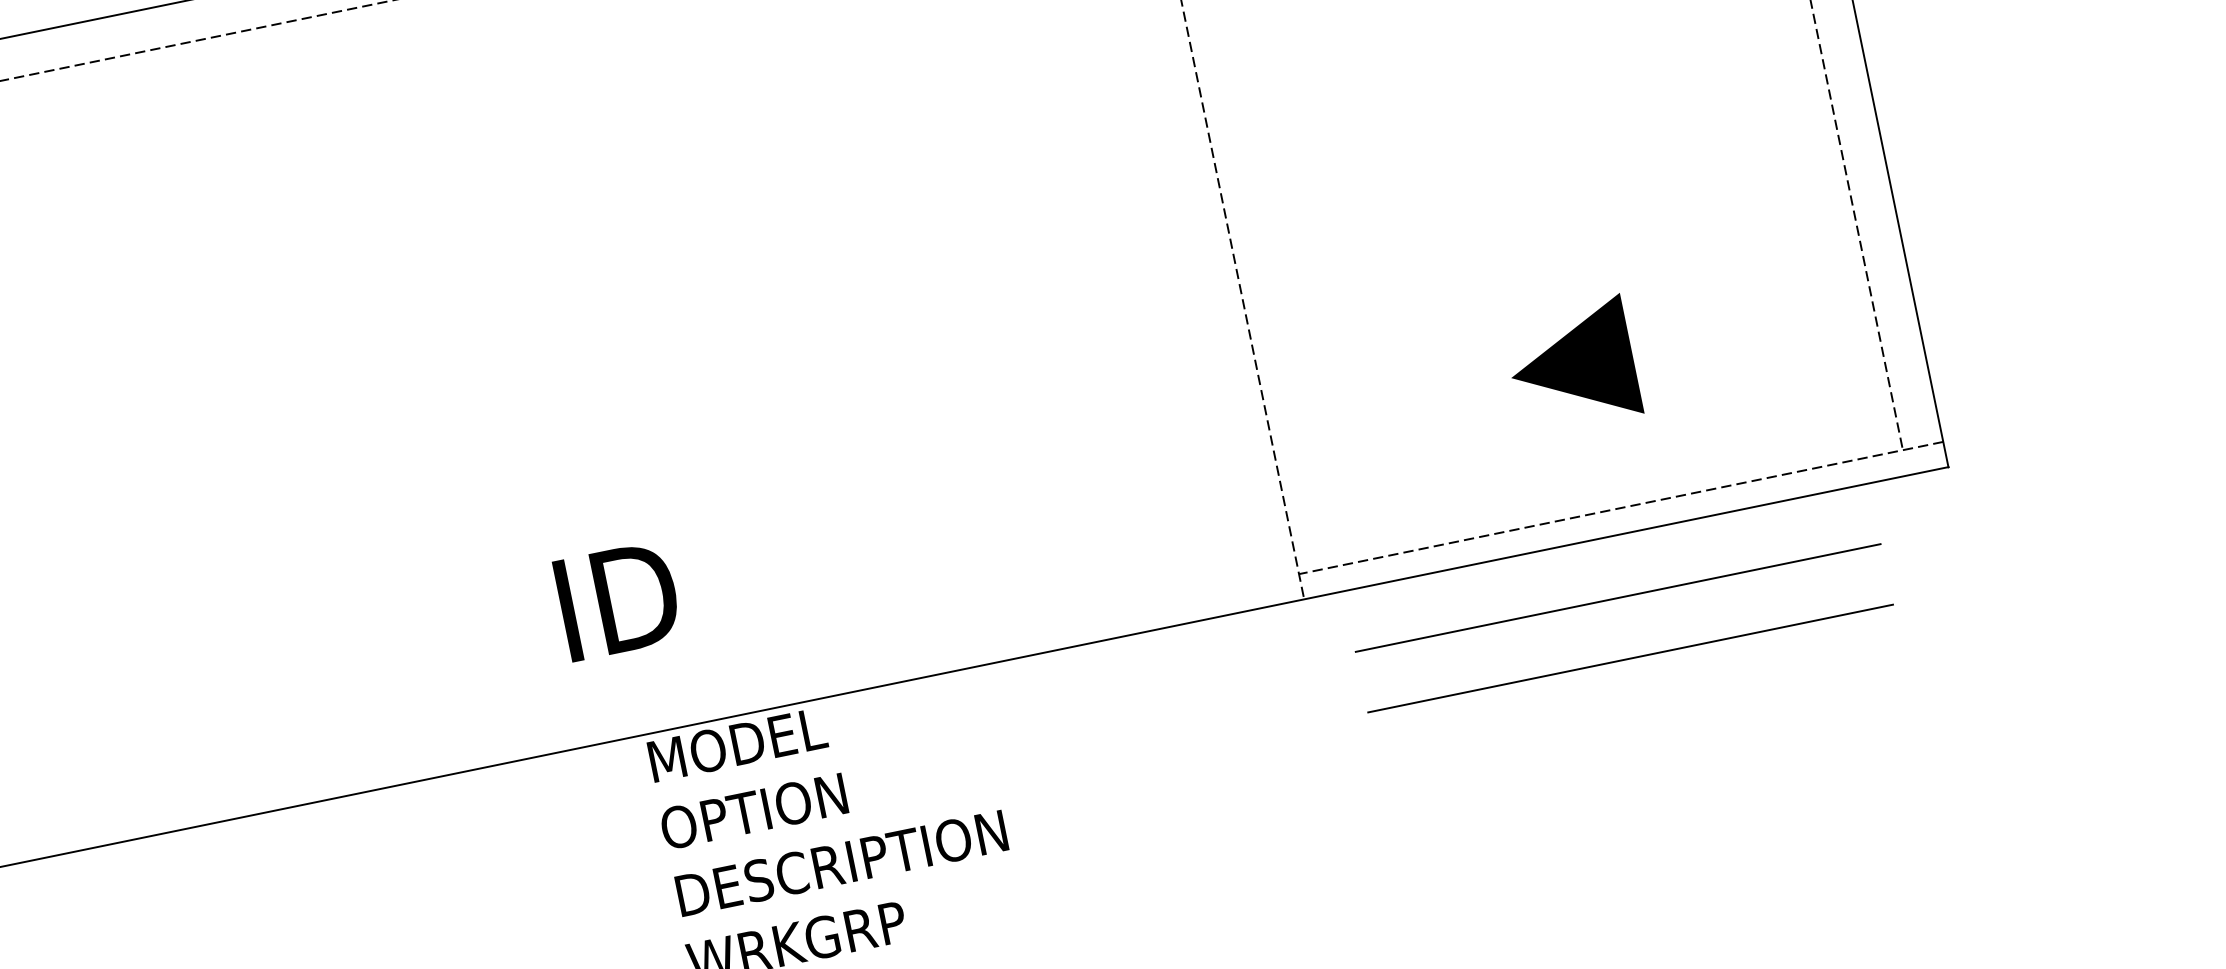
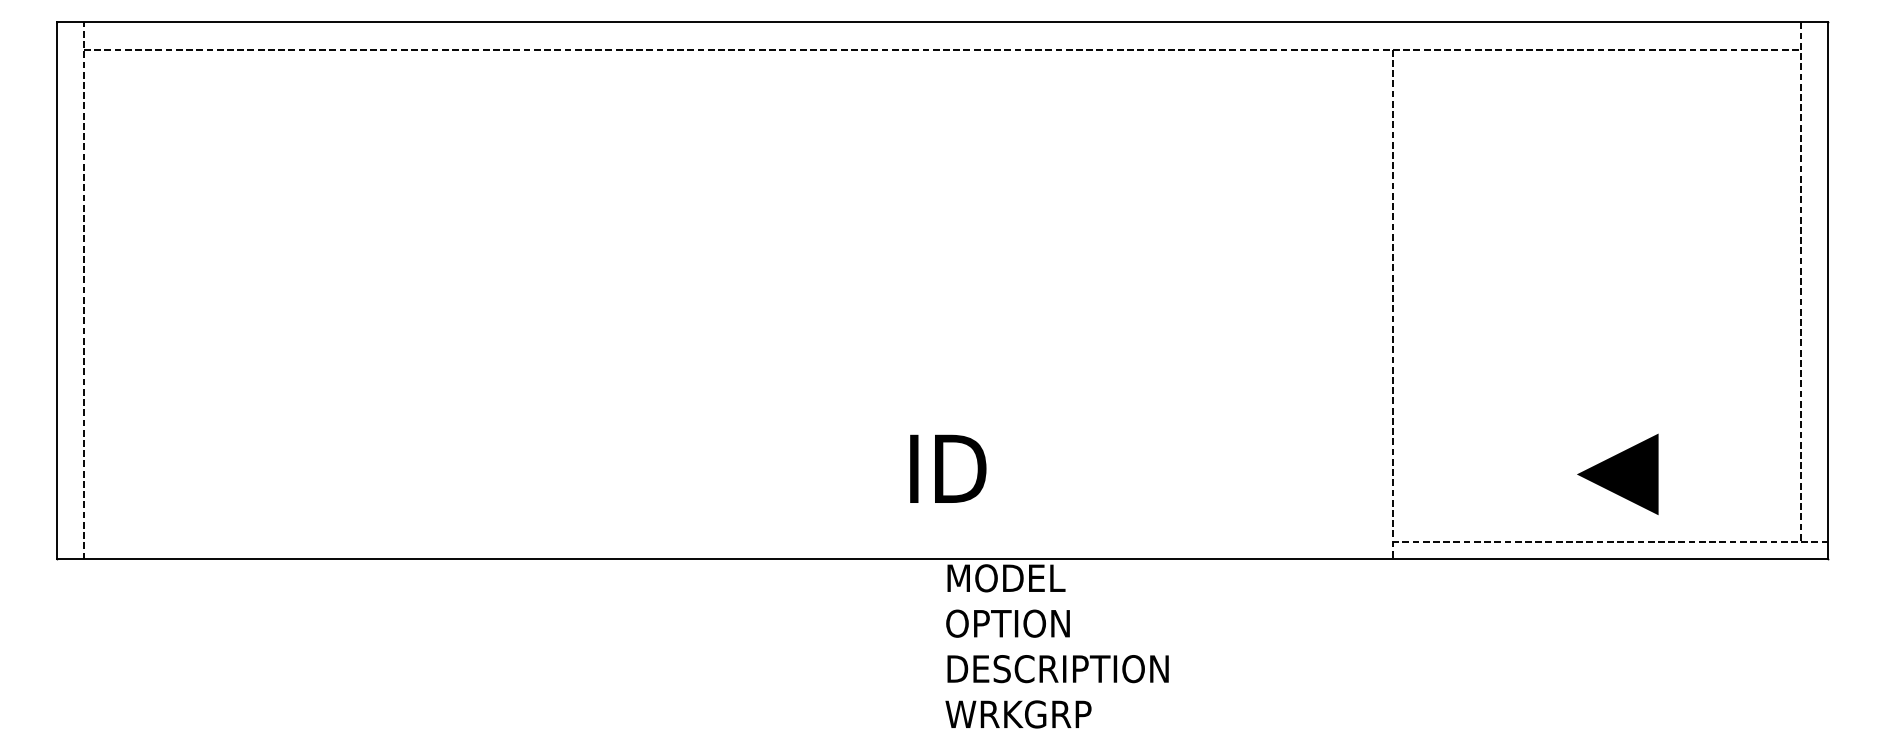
line: (1571, 365) -> (1617, 474), moved
line: (1617, 598) -> (1596, 600), removed
line: (1630, 659) -> (1596, 641), removed

